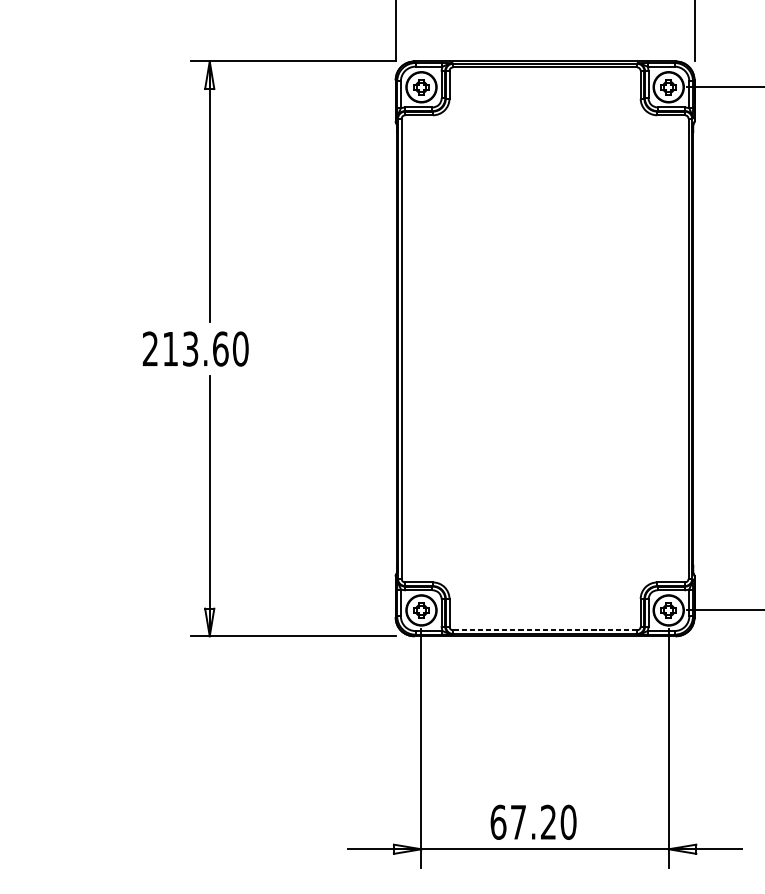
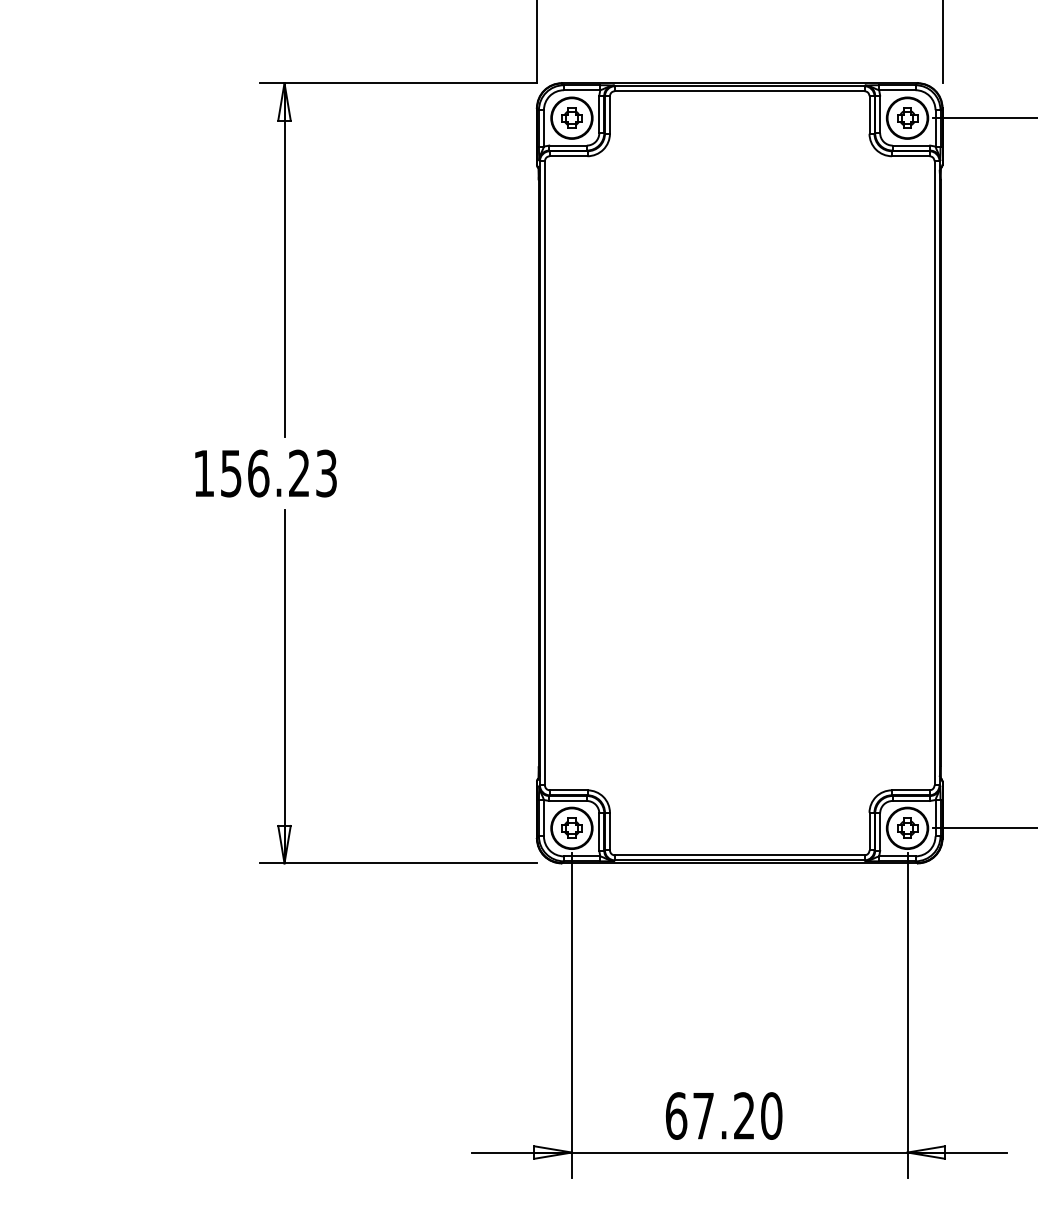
text: (195, 349) -> (265, 473), 213.60 -> 156.23
line: (544, 630) -> (739, 855), dashed -> solid

